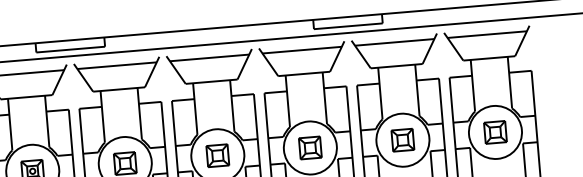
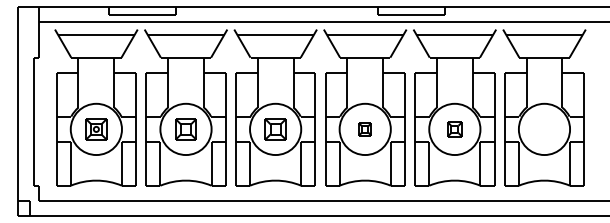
part: (495, 132) -> (544, 129), removed
part: (402, 140) -> (454, 129), size x0.7
part: (309, 148) -> (364, 129), size x0.6

